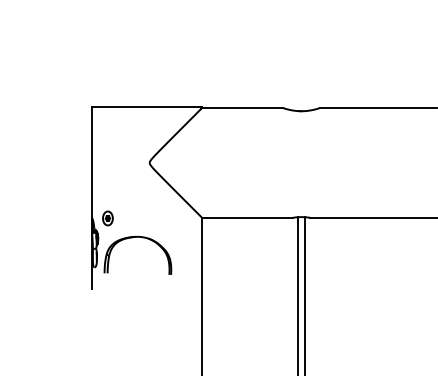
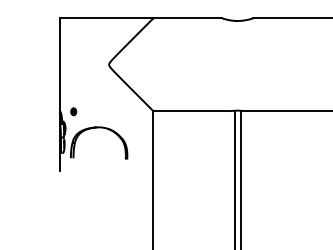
part: (107, 218) -> (73, 111), size x0.6

